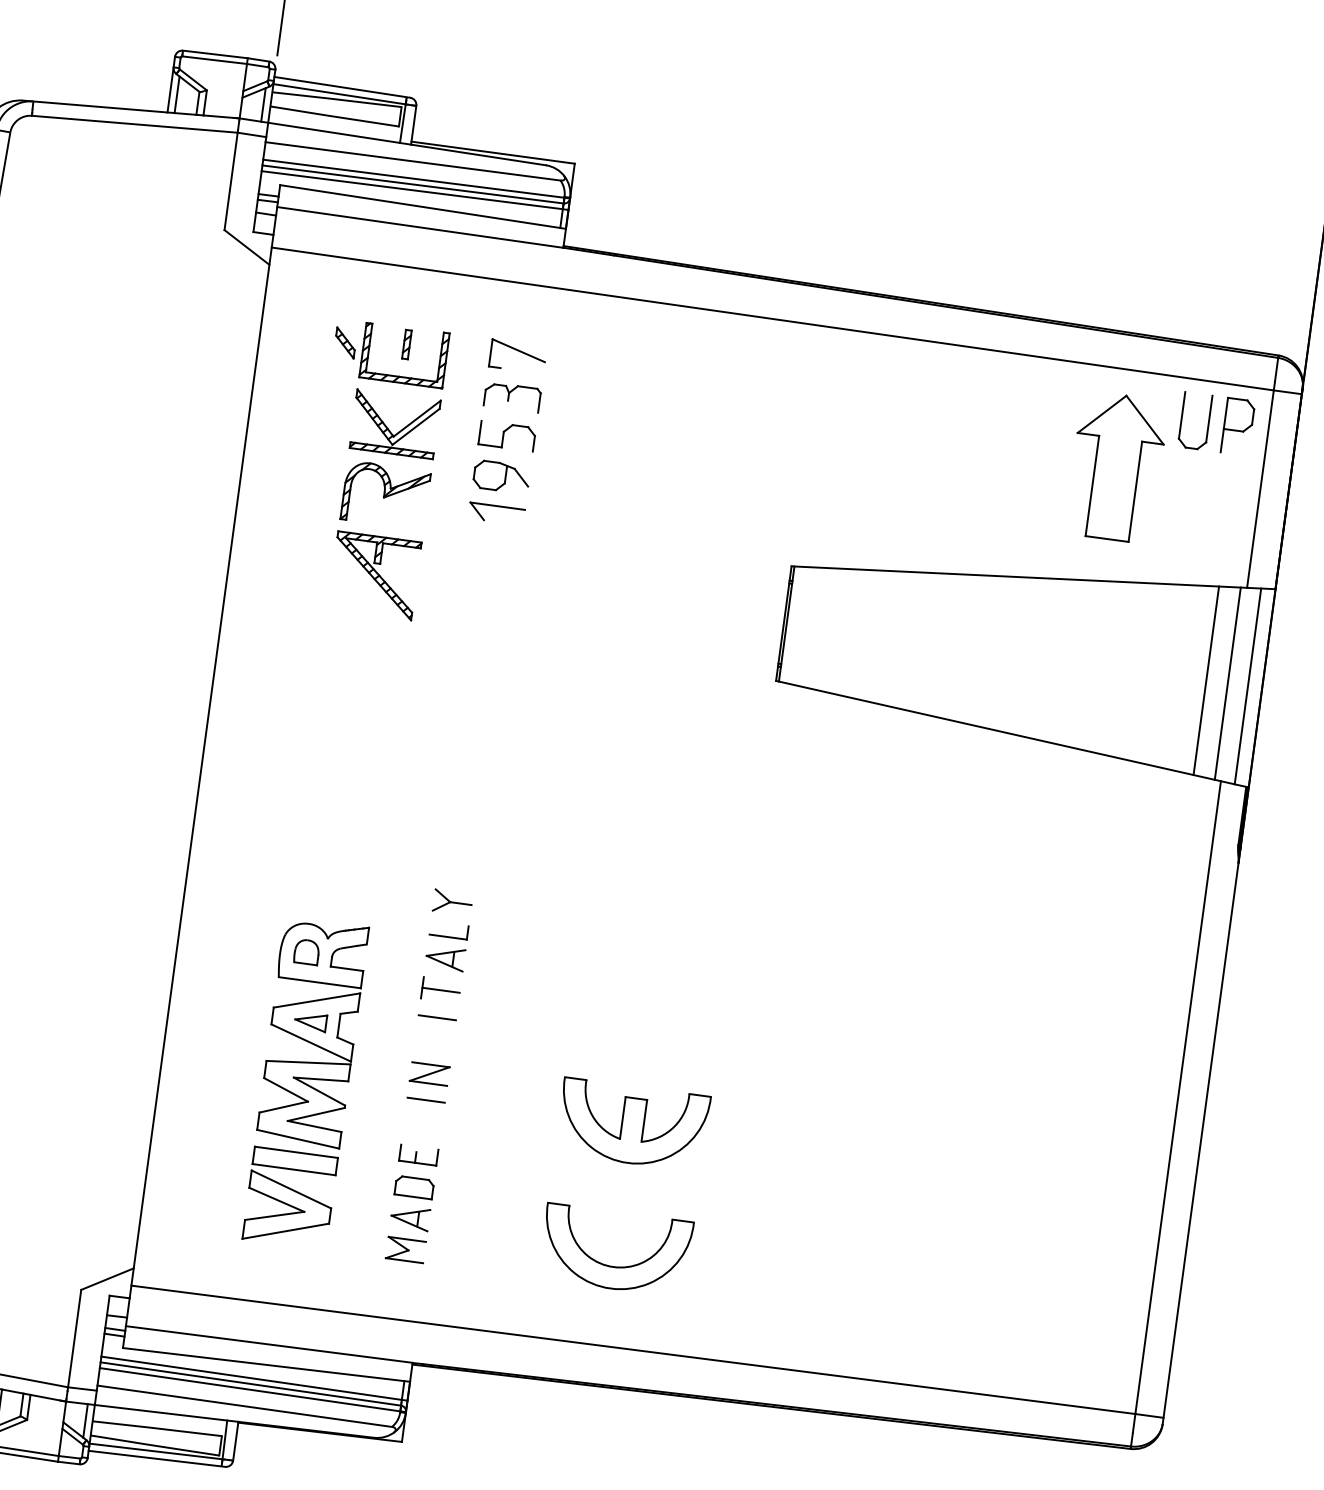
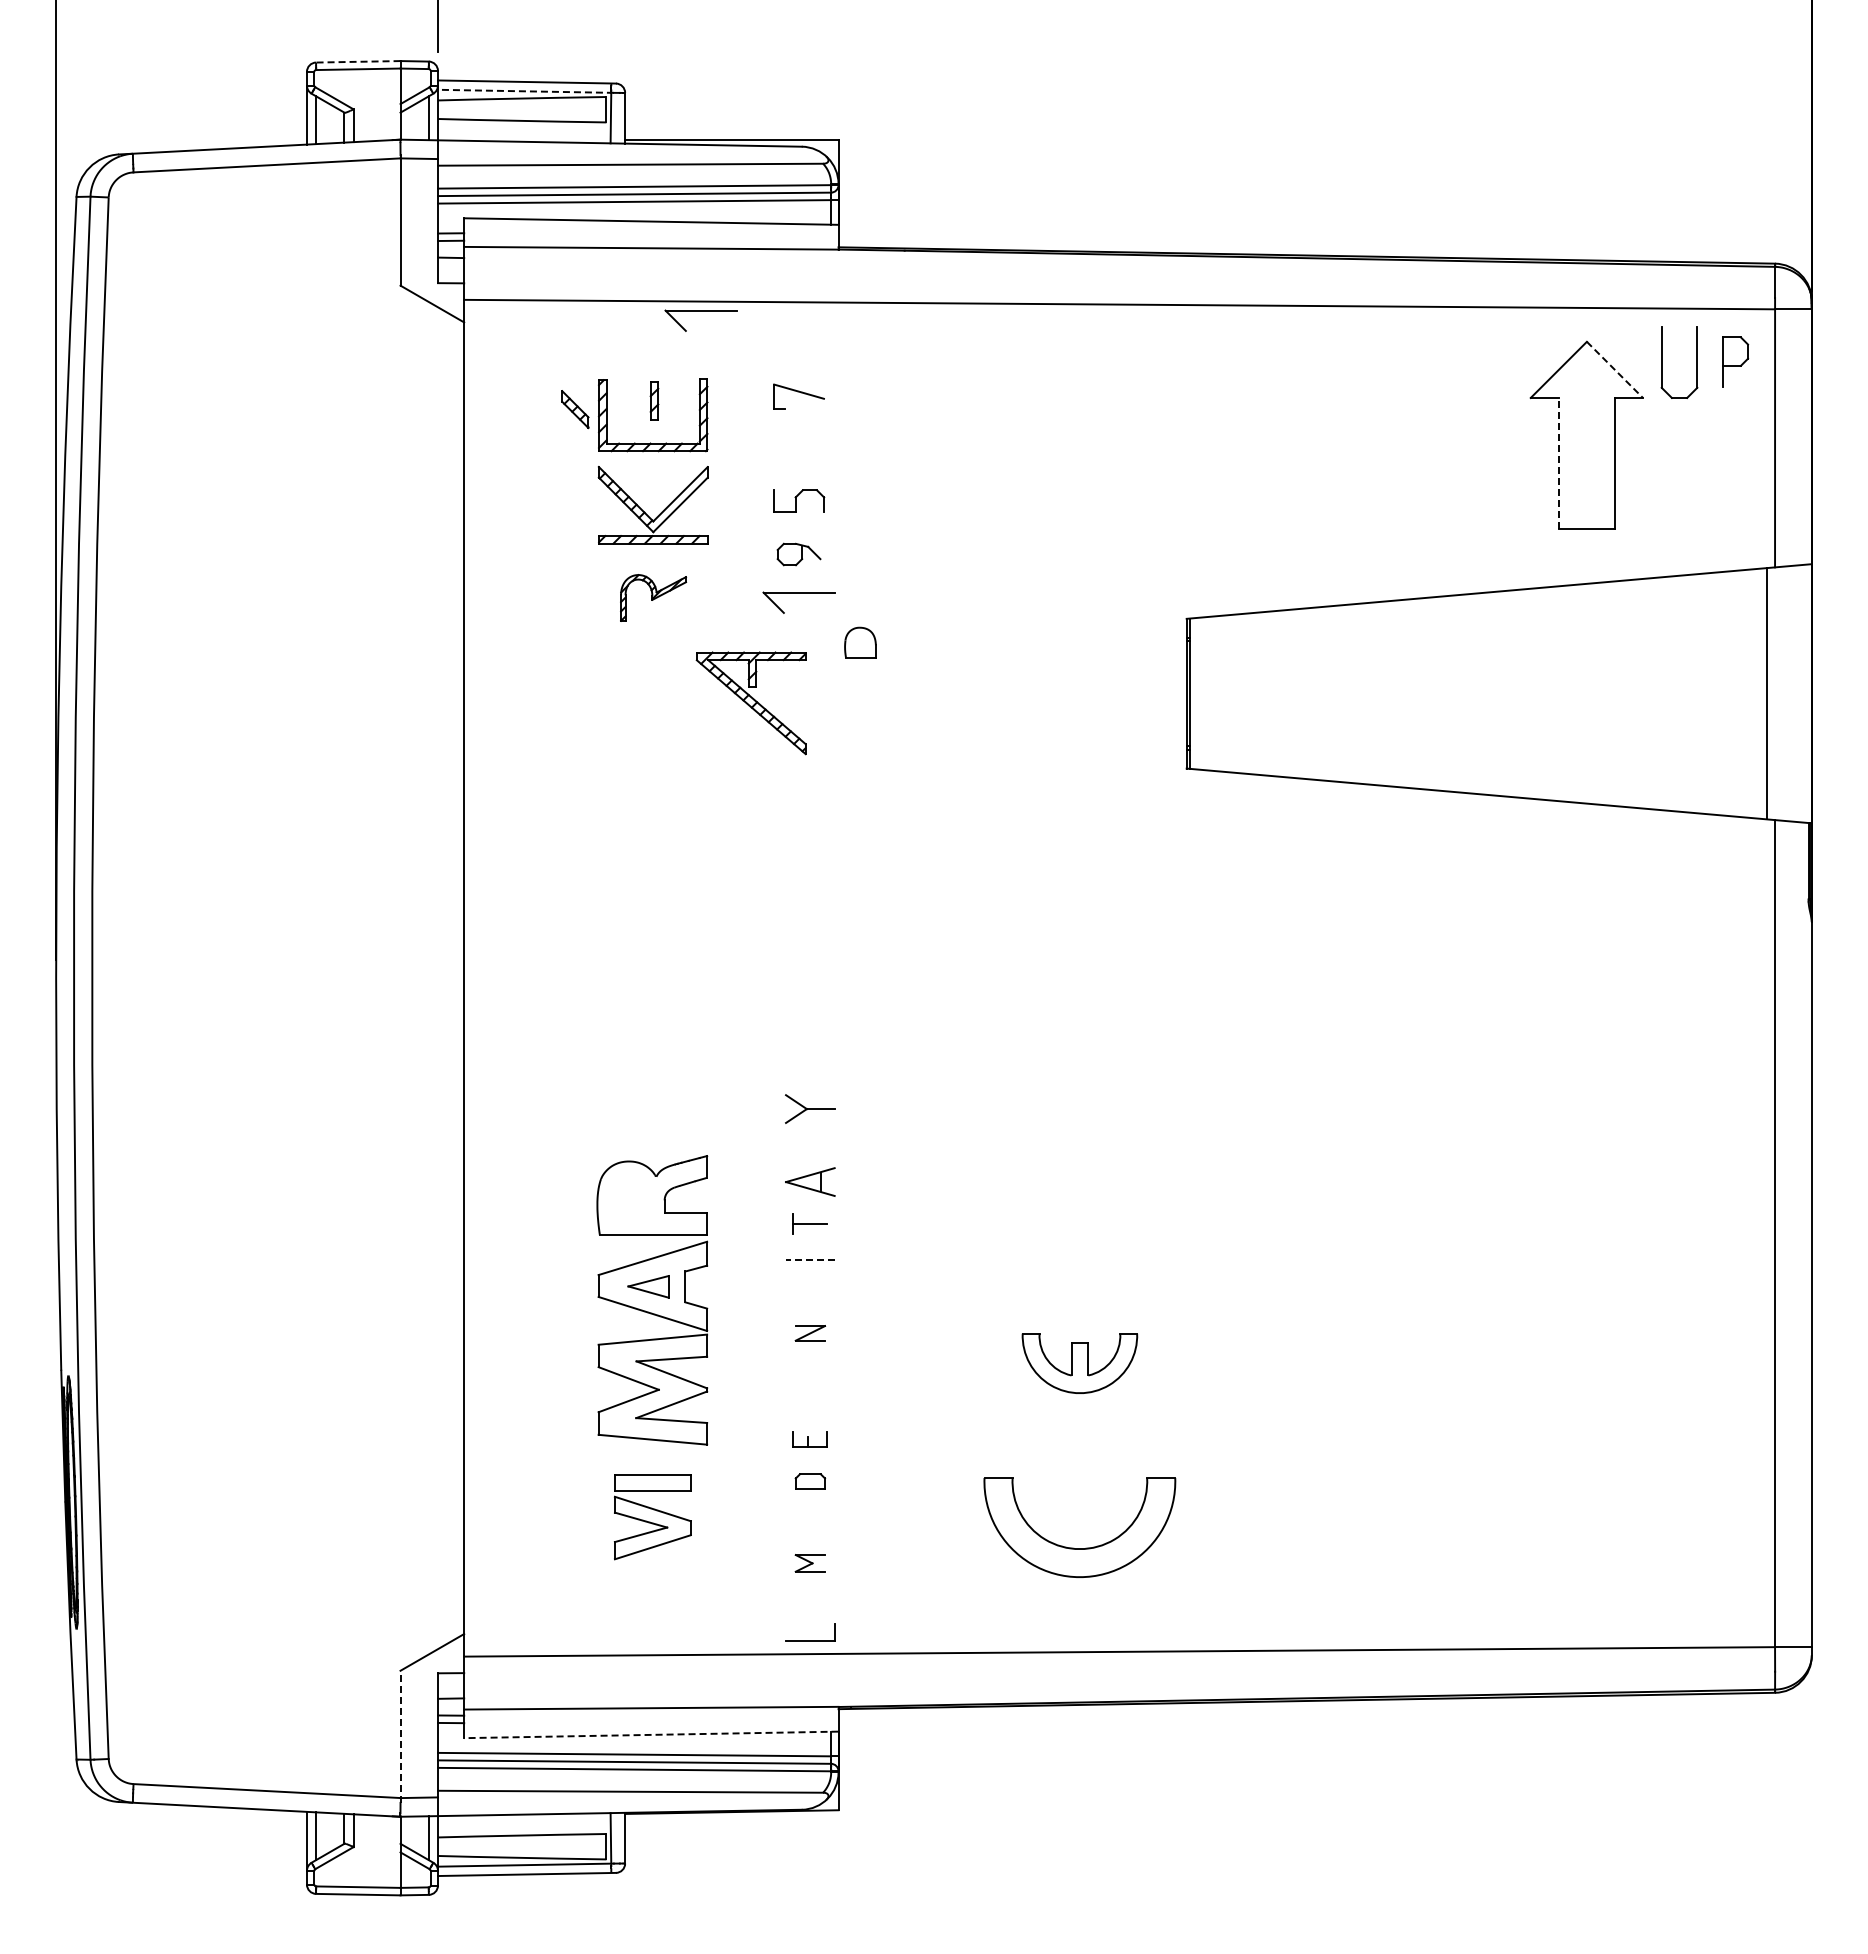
line: (214, 54) -> (357, 61), solid -> dashed
line: (340, 94) -> (525, 91), solid -> dashed
part: (451, 280) -> (700, 311), added
part: (517, 356) -> (798, 396), size x0.7
part: (511, 397) -> (798, 450), removed
line: (1144, 419) -> (1614, 369), solid -> dashed
part: (1238, 426) -> (1735, 361), size x0.7
part: (507, 435) -> (799, 500), size x0.7
part: (501, 476) -> (798, 554), size x0.6
line: (1092, 485) -> (1558, 463), solid -> dashed
part: (385, 494) -> (653, 597), size x0.6
part: (374, 575) -> (750, 703), moved
line: (1206, 680) -> (1738, 693), removed
line: (1248, 686) -> (1793, 693), removed
part: (448, 936) -> (810, 1640), moved
part: (306, 951) -> (860, 642), moved
part: (441, 990) -> (810, 1223), size x0.7
line: (436, 1017) -> (809, 1259), solid -> dashed
part: (429, 1074) -> (810, 1333), size x0.6
line: (426, 1100) -> (810, 1367), removed
part: (632, 1125) -> (1079, 1363), size x0.6
part: (418, 1155) -> (810, 1439), size x0.7
part: (414, 1187) -> (810, 1481), size x0.6
part: (289, 1198) -> (652, 1517), size x0.7
part: (410, 1218) -> (810, 1521), removed
part: (406, 1250) -> (810, 1563), size x0.6
line: (74, 1340) -> (400, 1736), solid -> dashed
line: (265, 1364) -> (650, 1734), solid -> dashed

